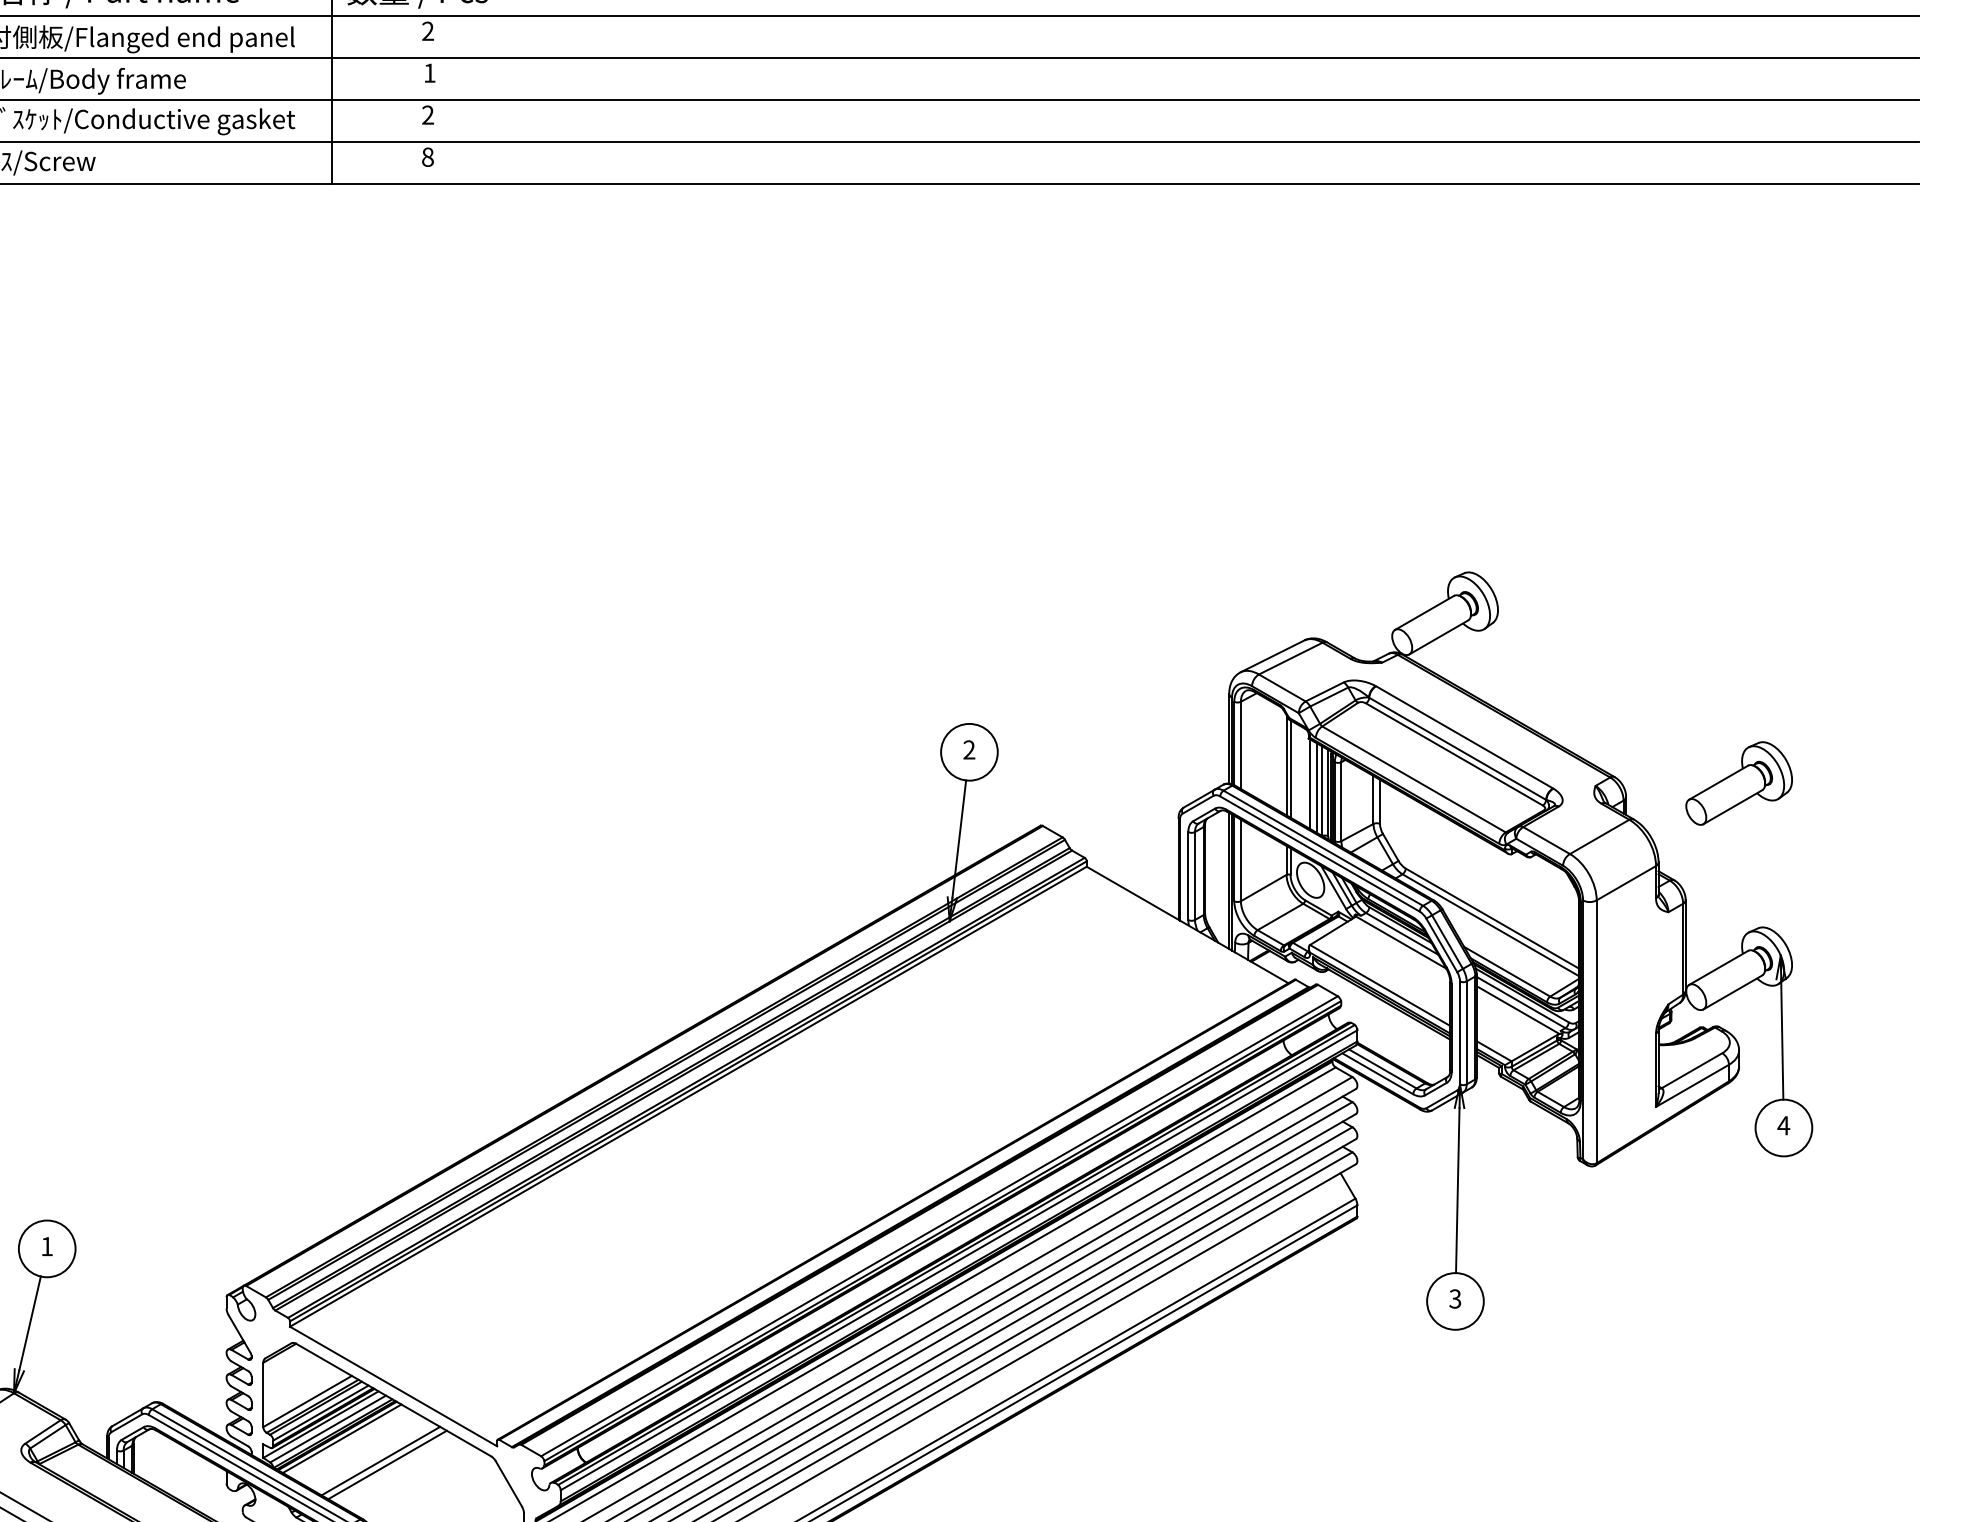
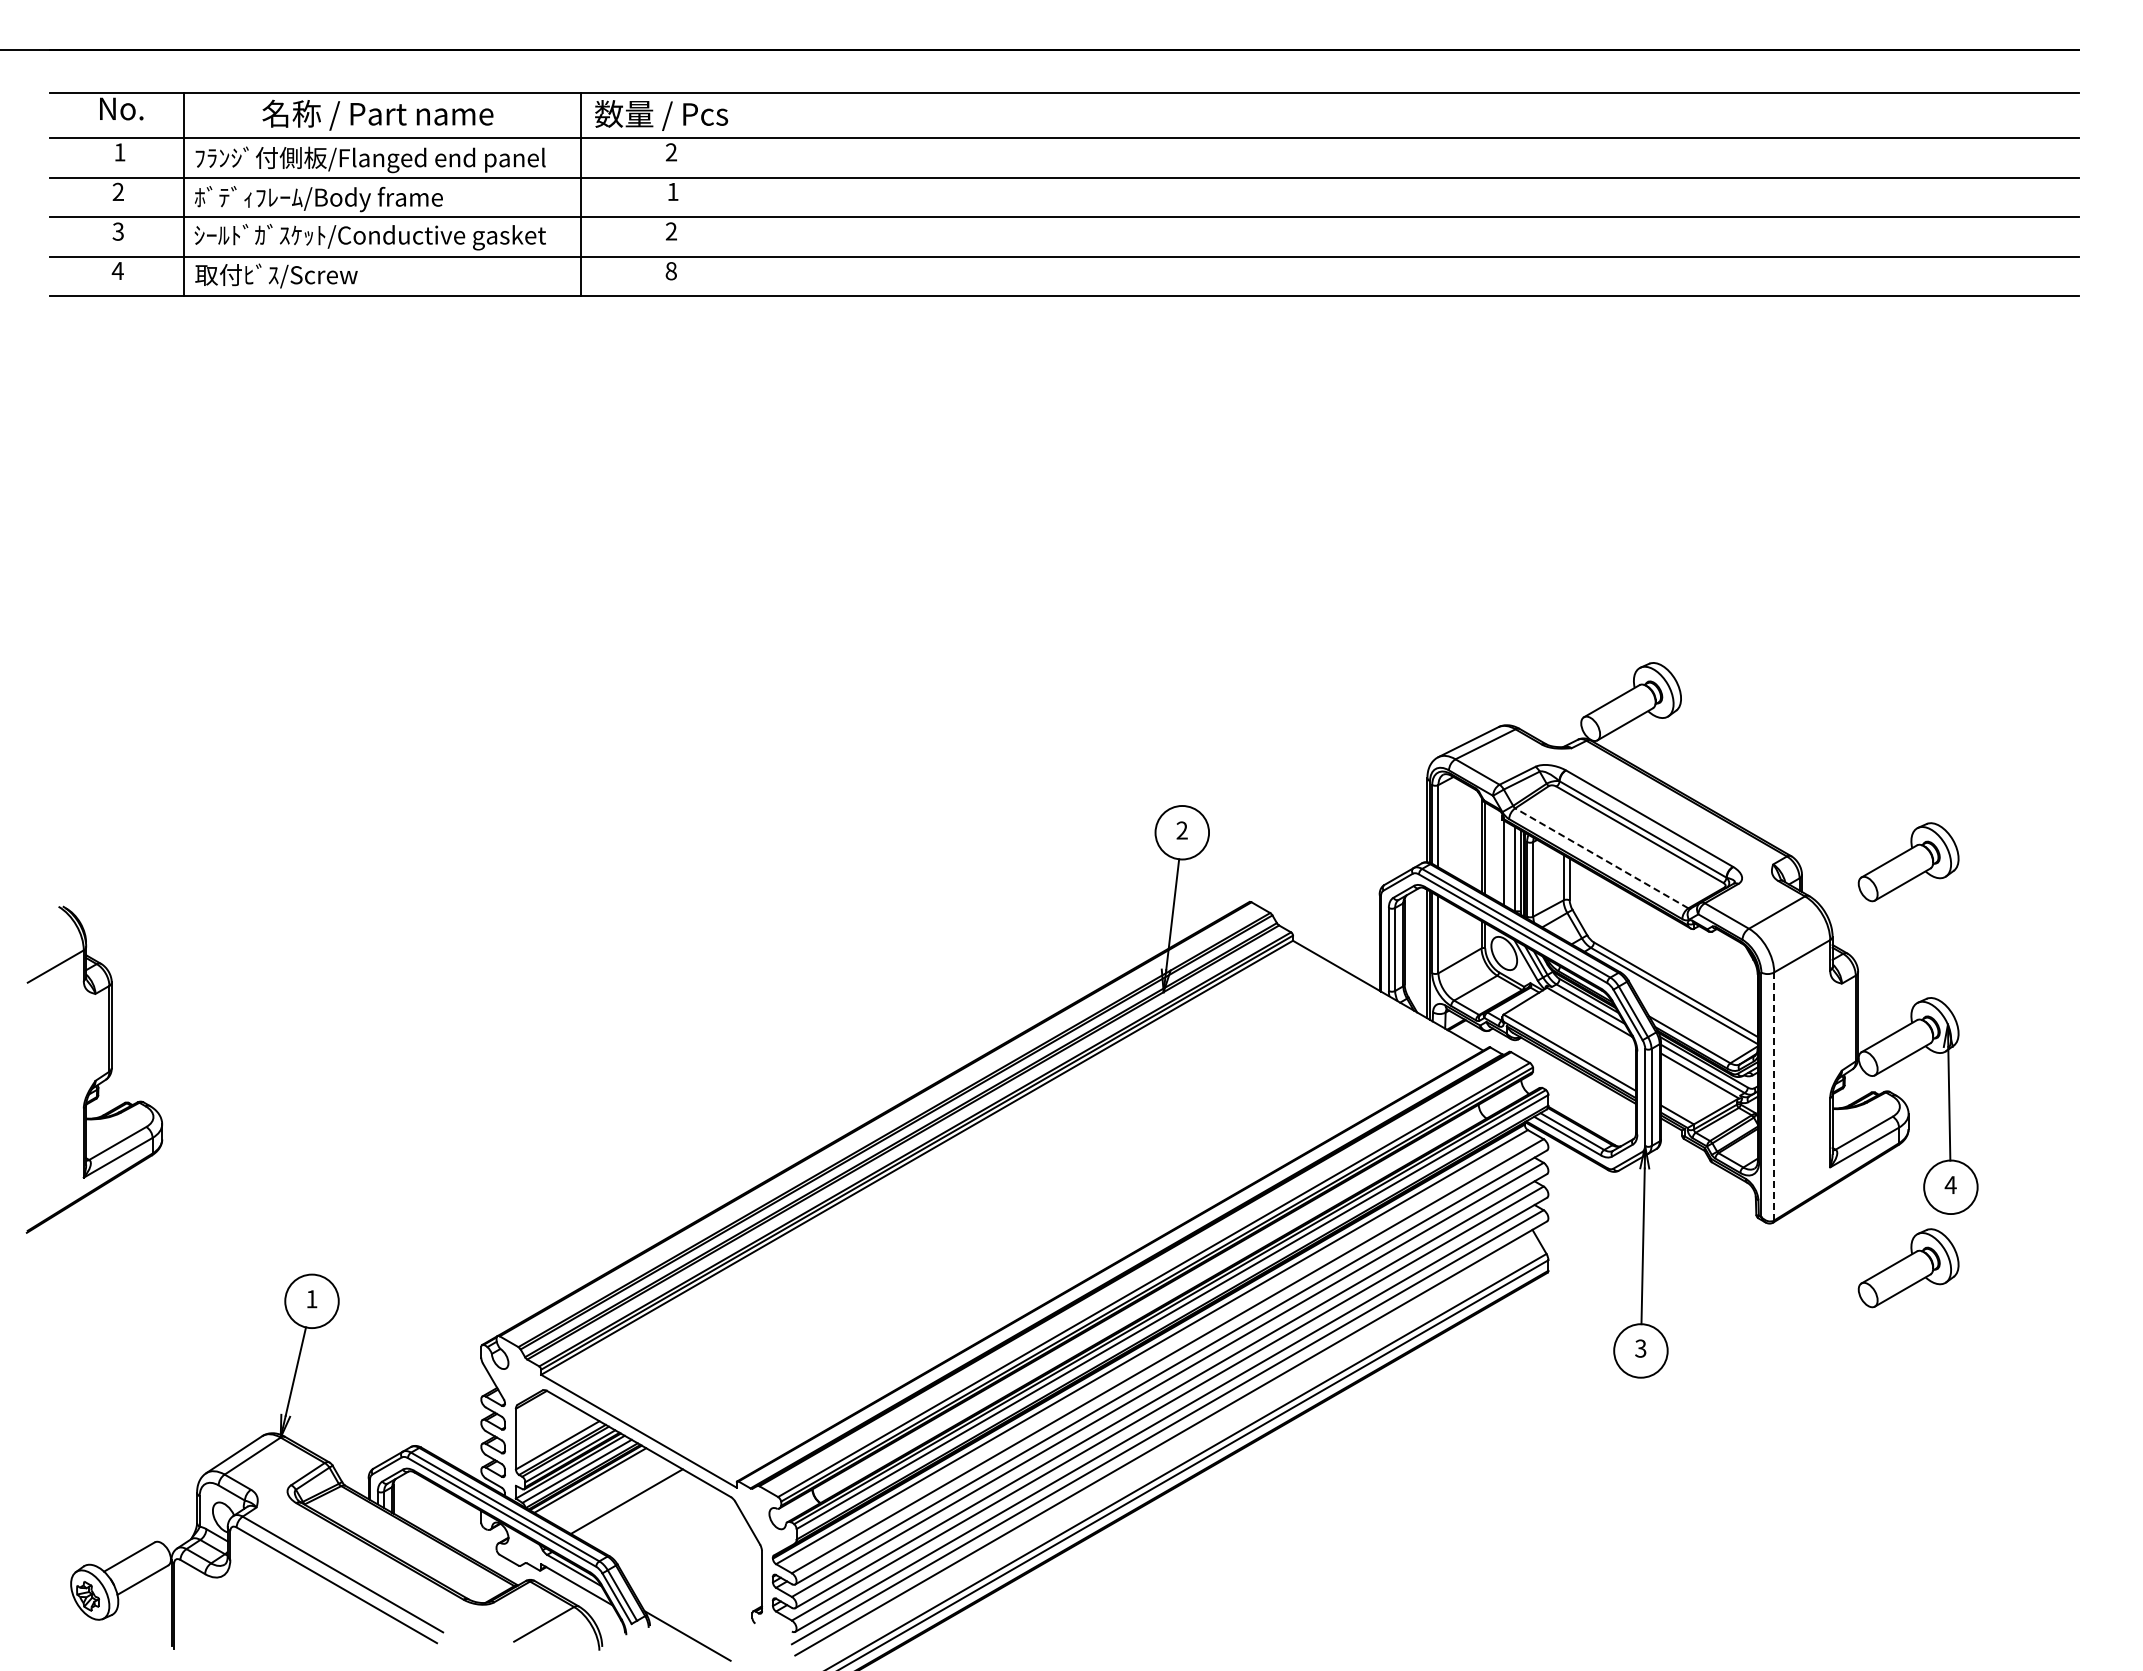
line: (1413, 779) -> (1601, 858), solid -> dashed
line: (1317, 788) -> (1510, 866), removed
line: (1597, 1030) -> (1774, 1095), solid -> dashed
part: (1739, 1214) -> (1908, 1268), added
line: (387, 1464) -> (633, 1504), removed

